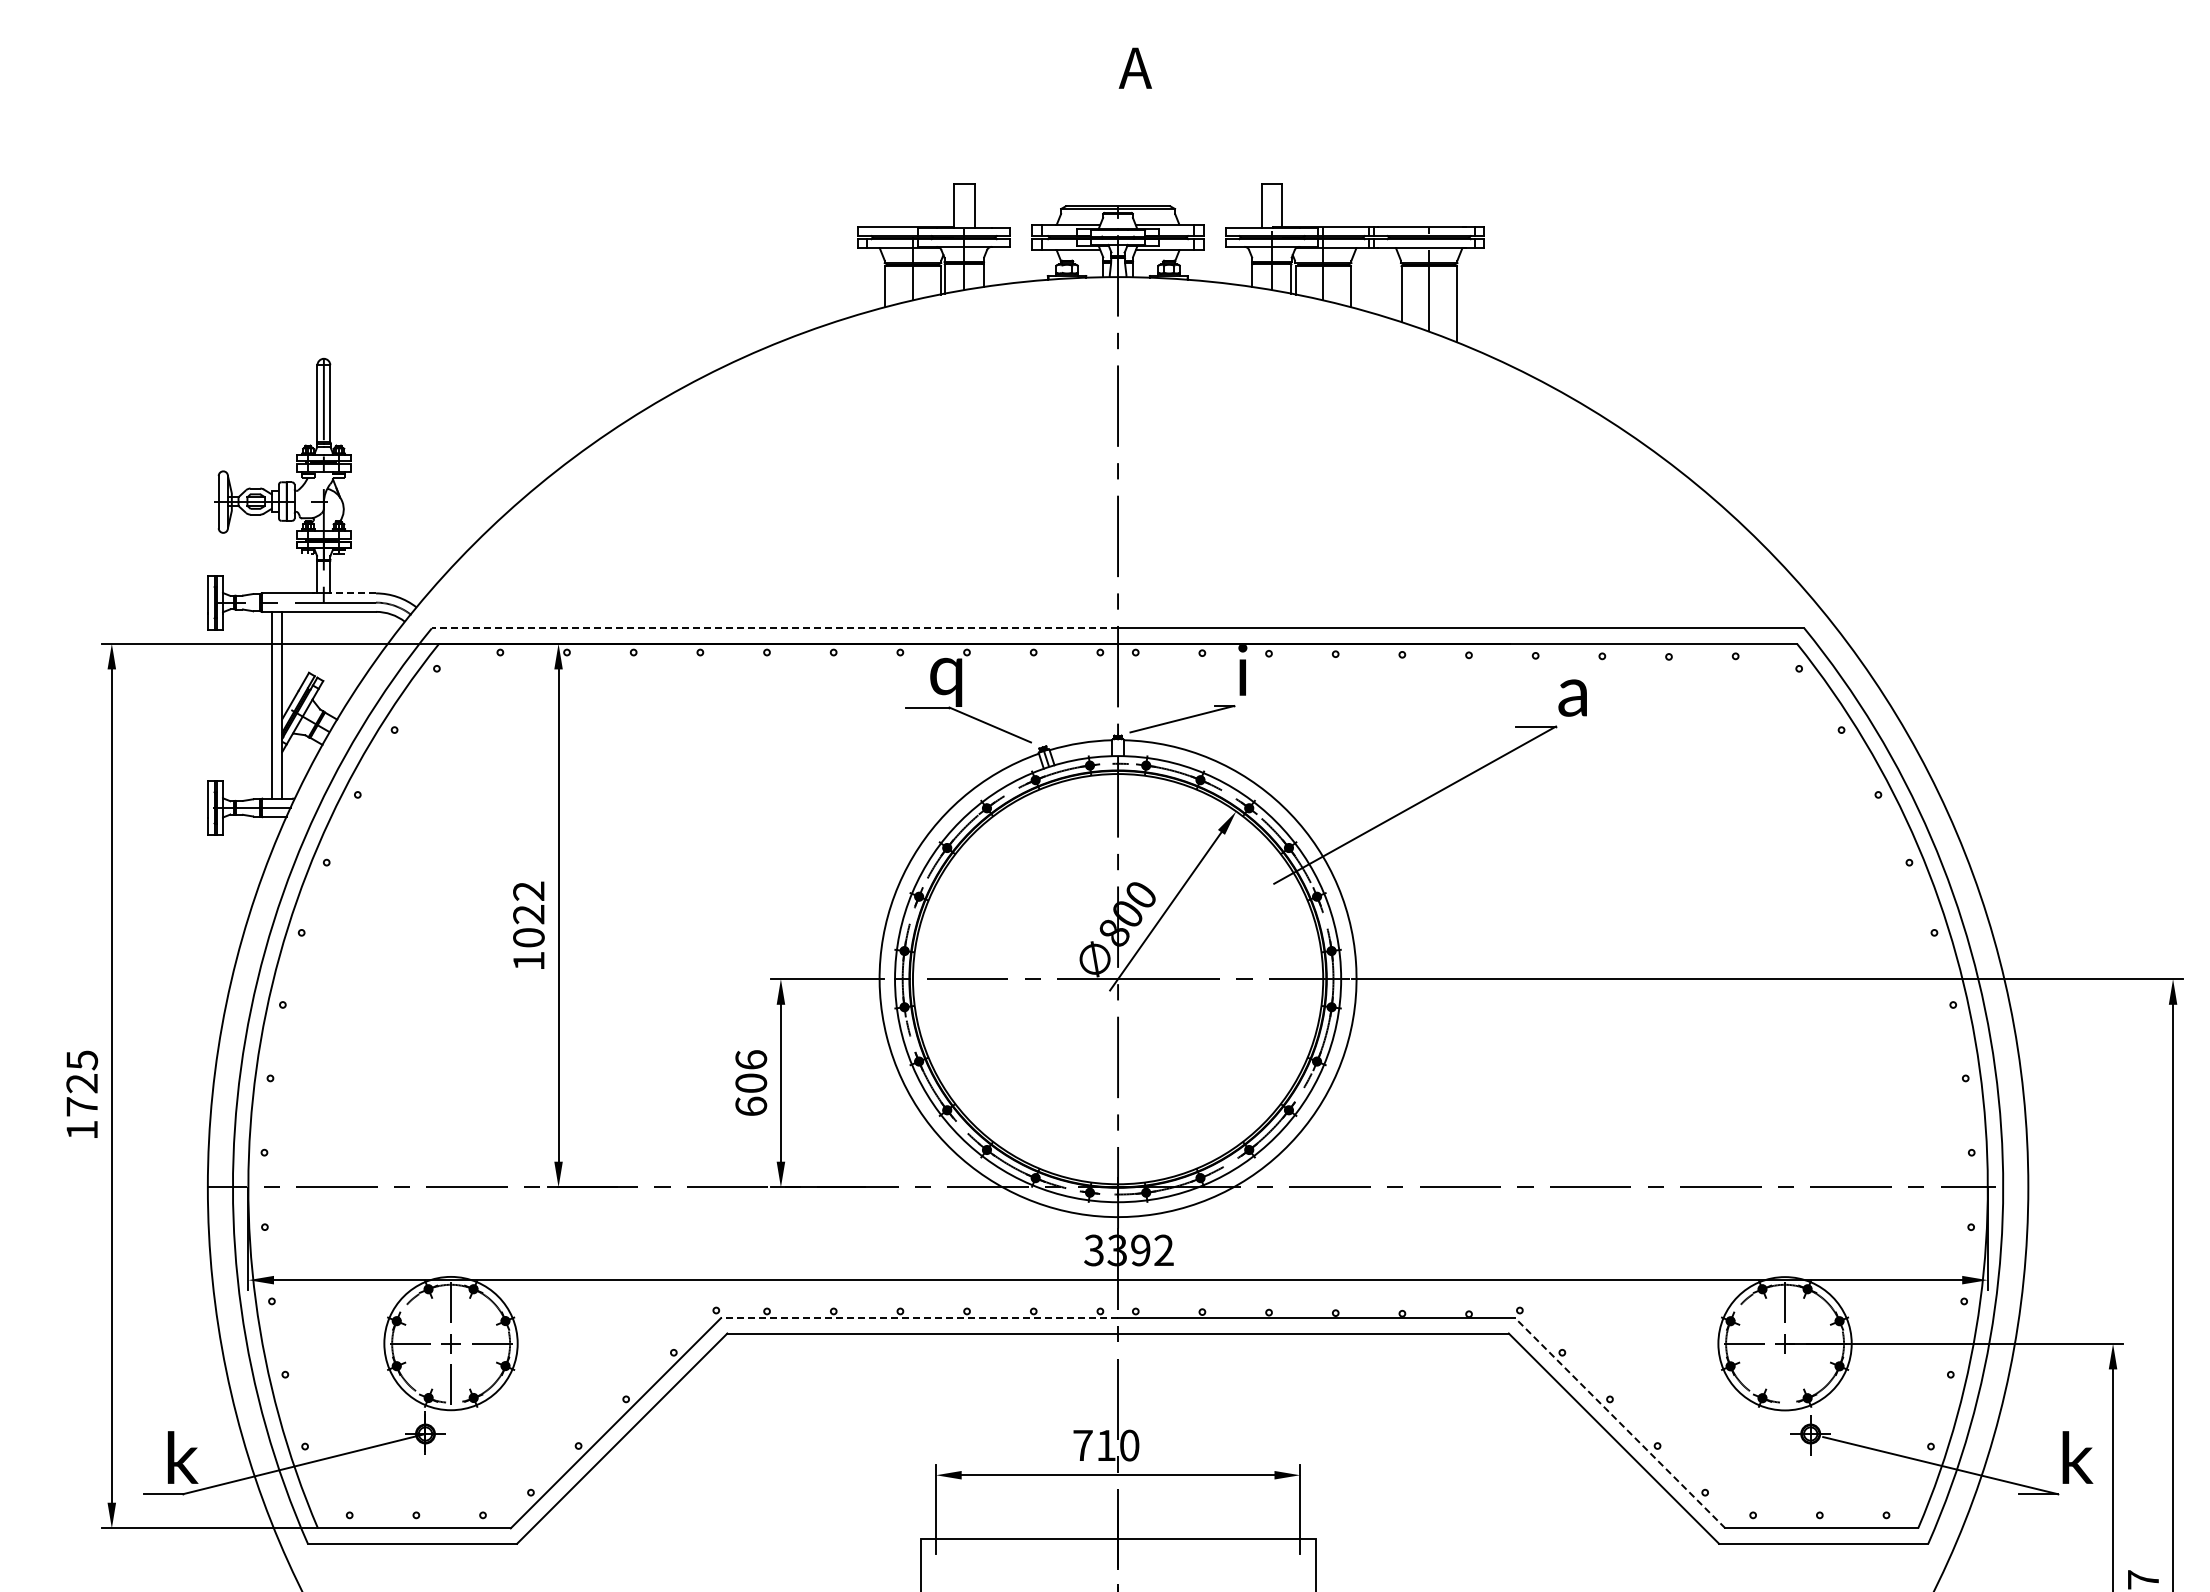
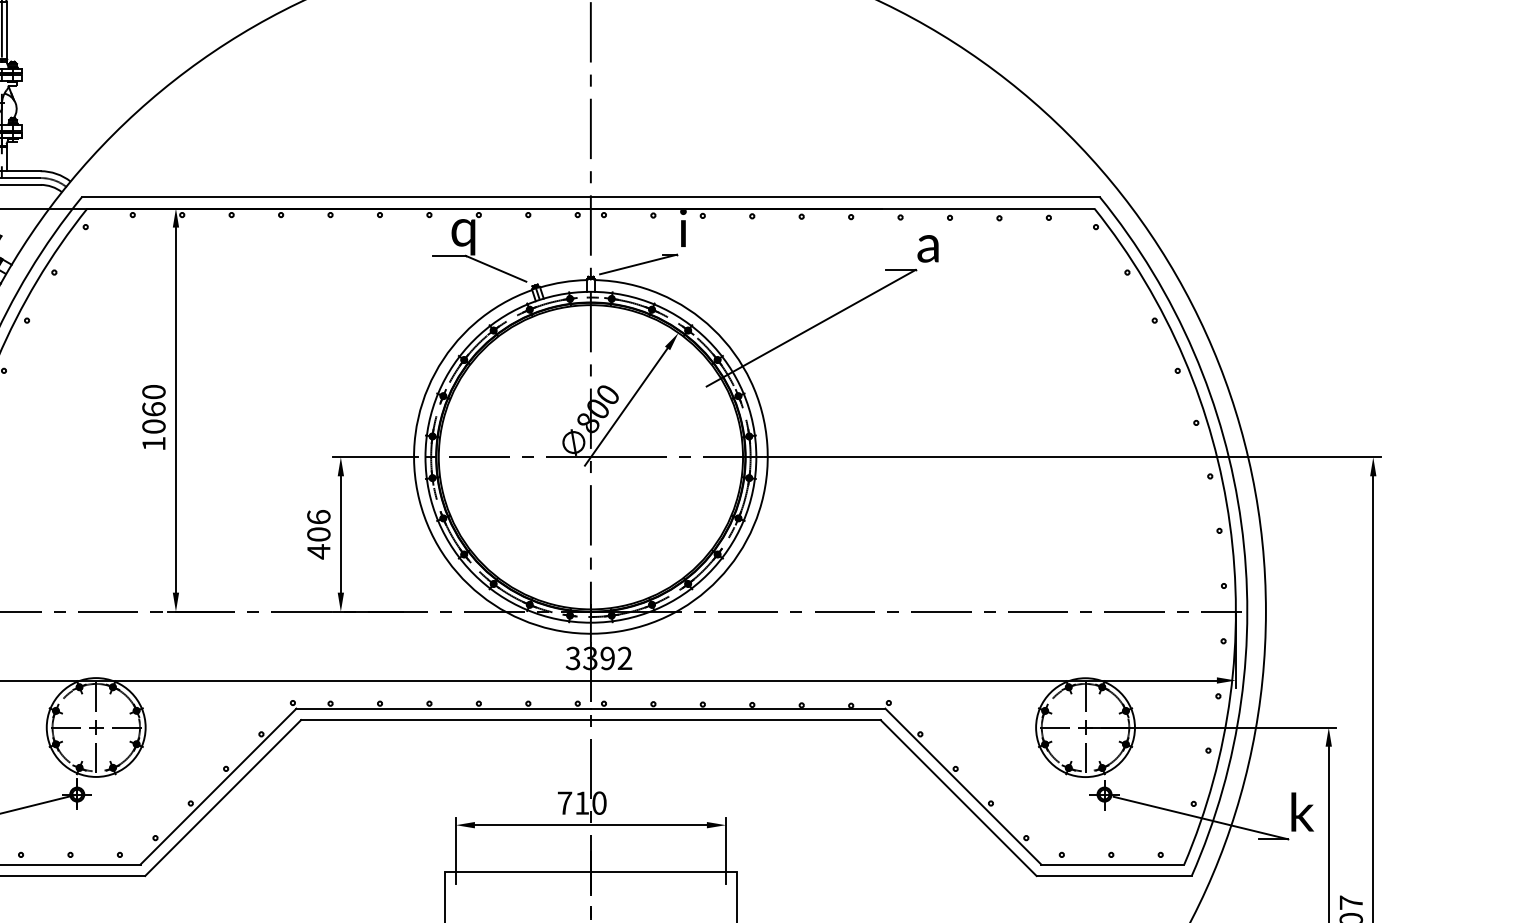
line: (353, 593) -> (23, 171), dashed -> solid
line: (774, 628) -> (336, 197), dashed -> solid
text: (528, 902) -> (153, 400), 1022 -> 1060
text: (751, 1106) -> (319, 551), 606 -> 406
line: (919, 1318) -> (443, 708), dashed -> solid
line: (1785, 1384) -> (1085, 757), added
line: (1620, 1423) -> (963, 786), dashed -> solid

